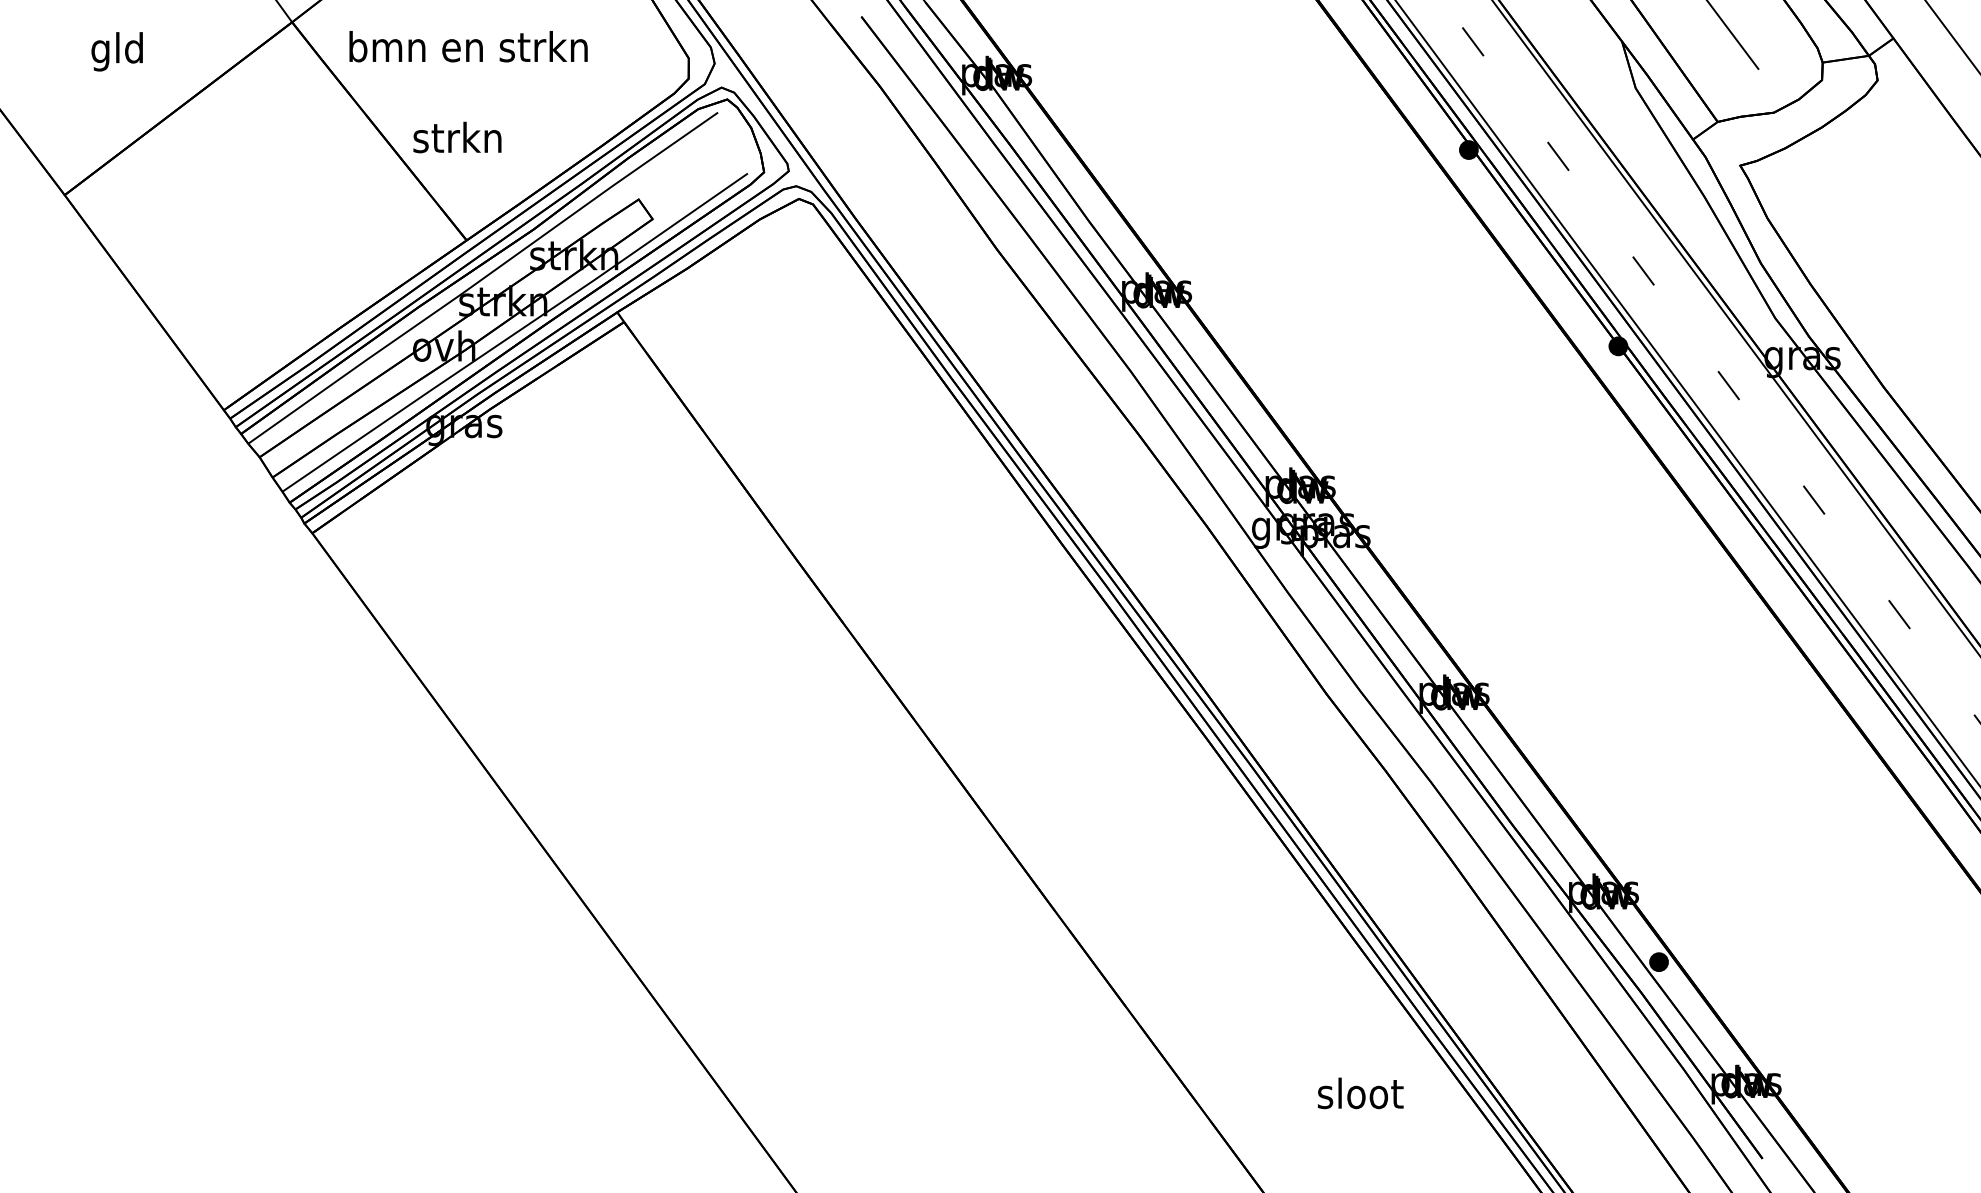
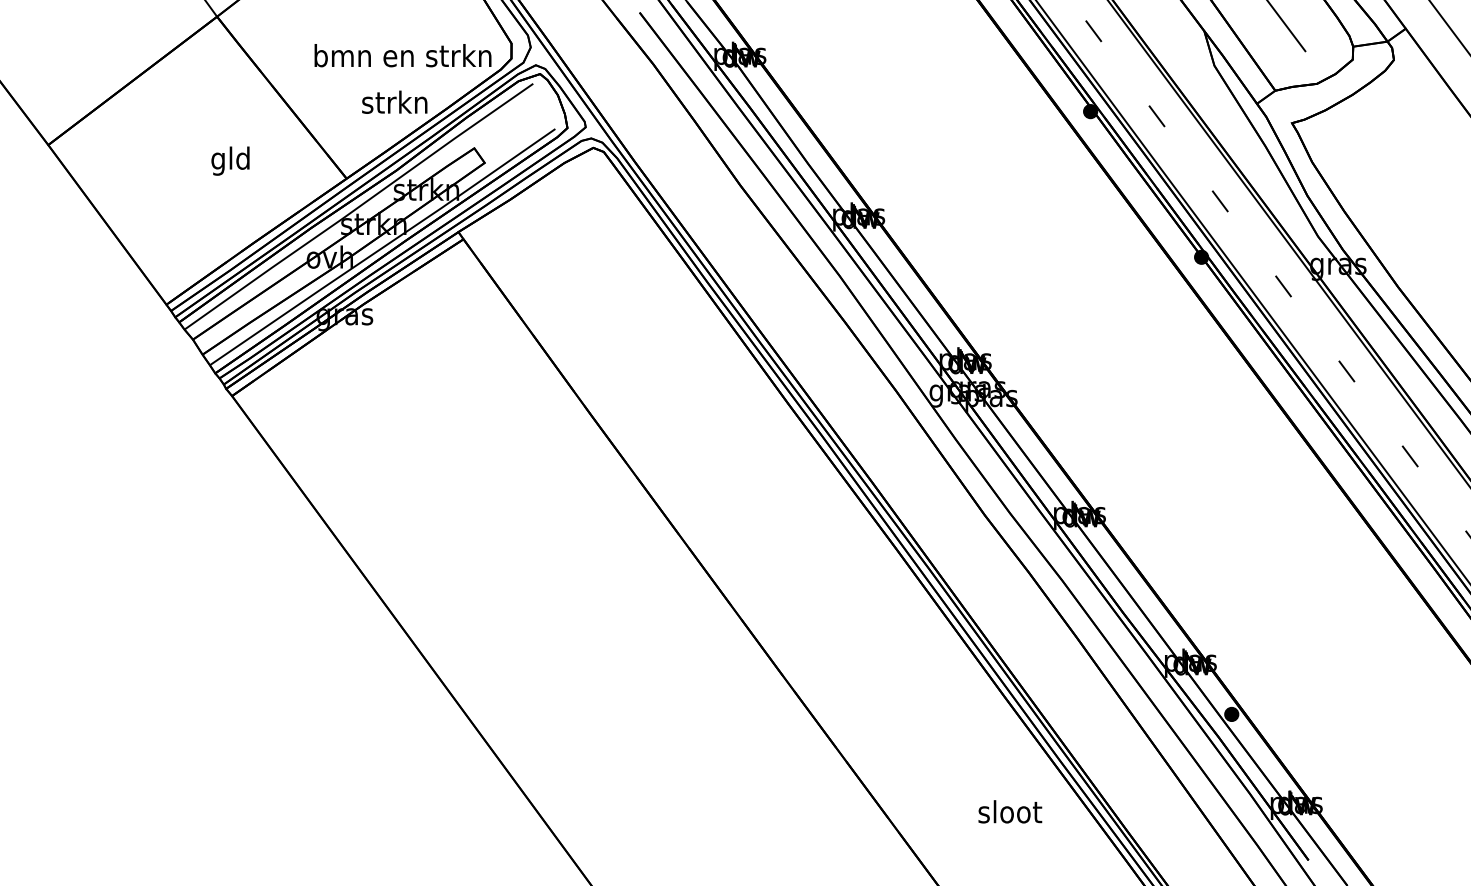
text: (468, 46) -> (402, 55), moved
text: (116, 51) -> (229, 160), moved
text: (457, 137) -> (394, 102), moved

